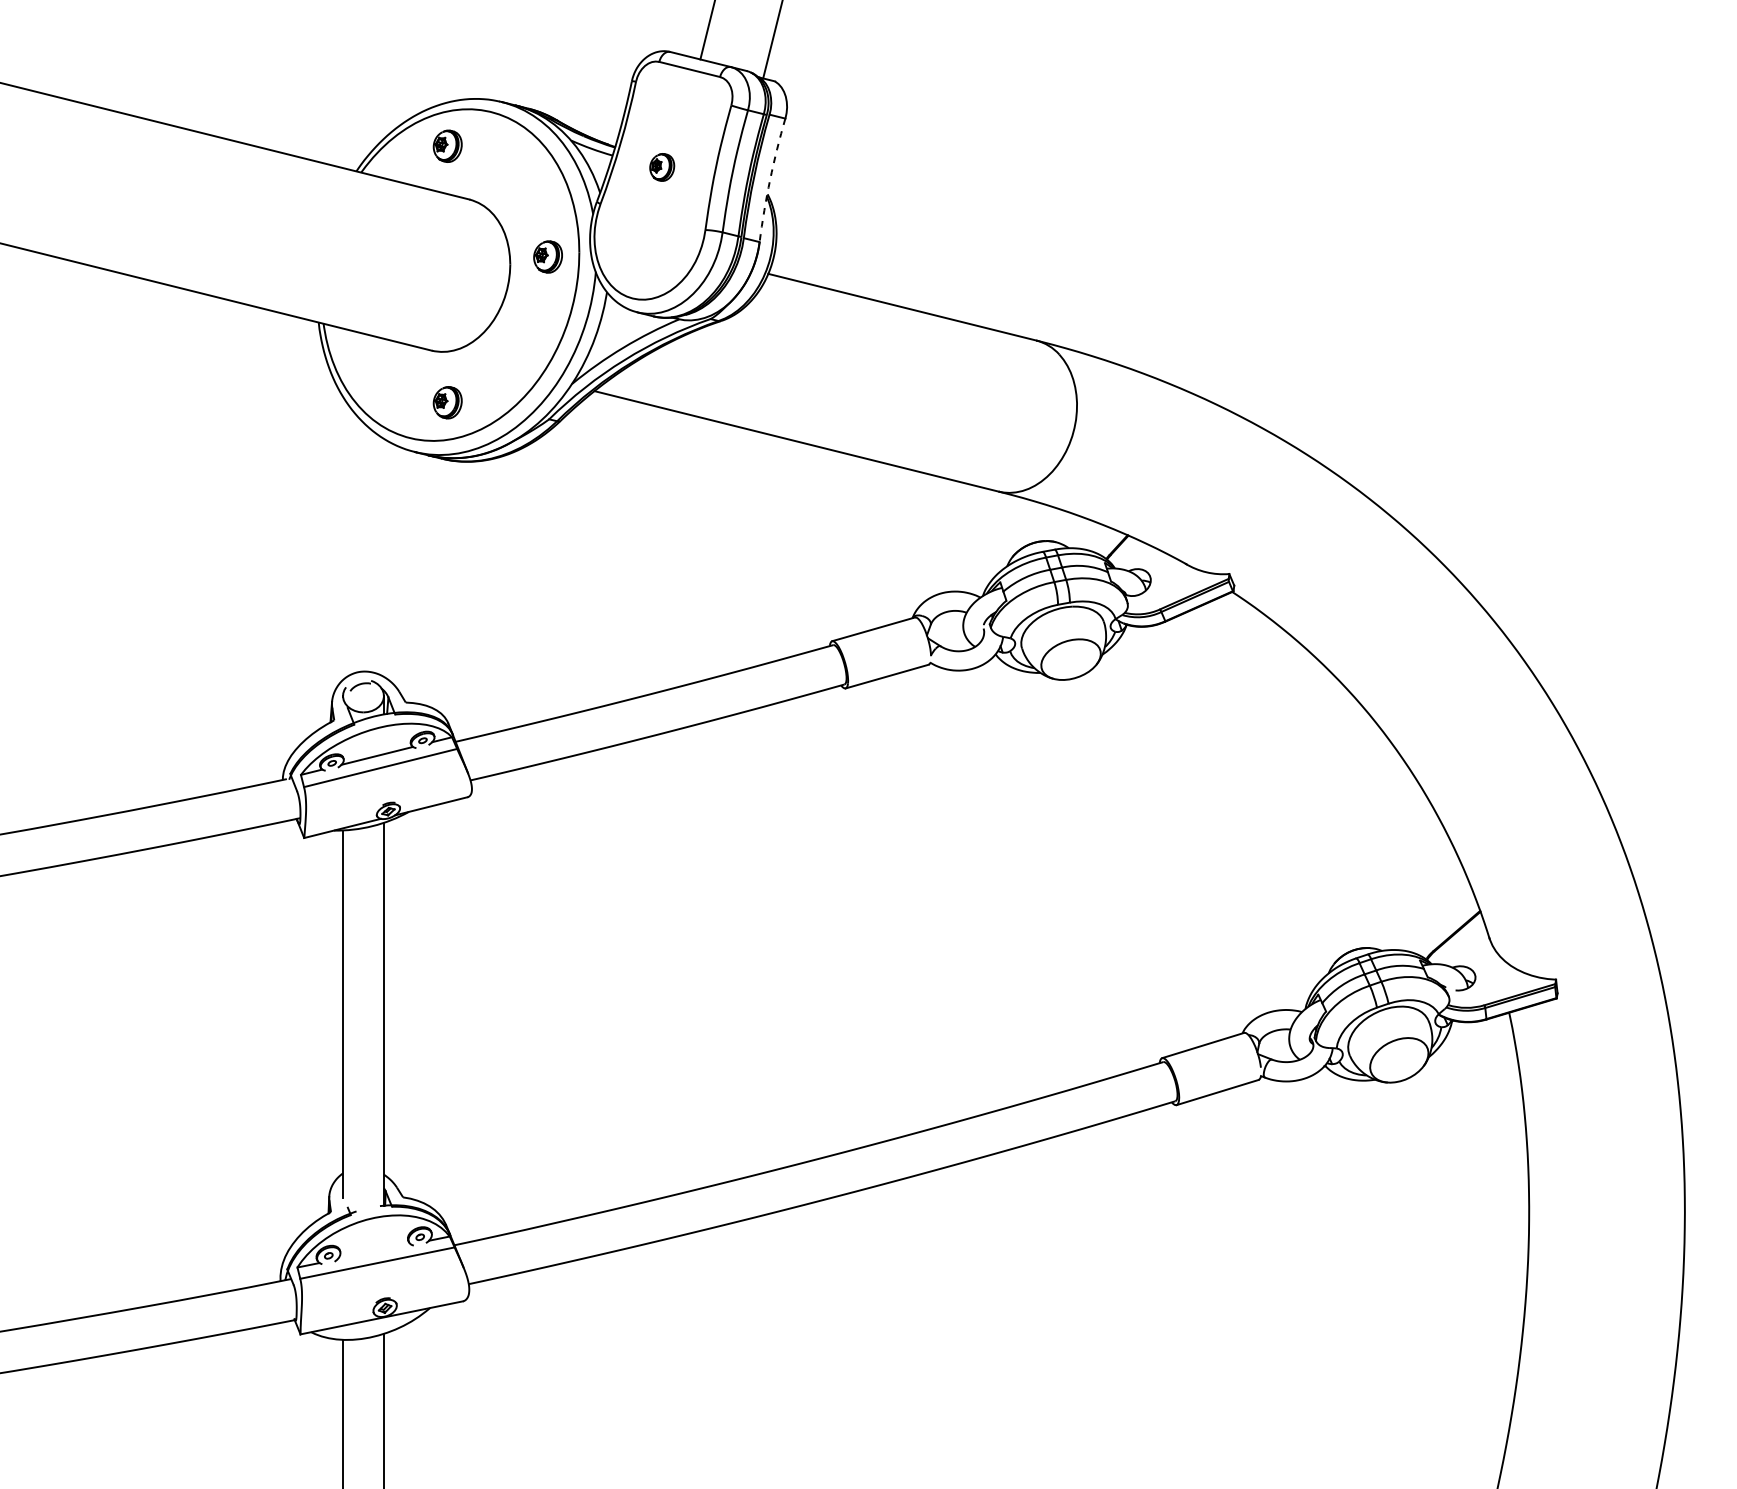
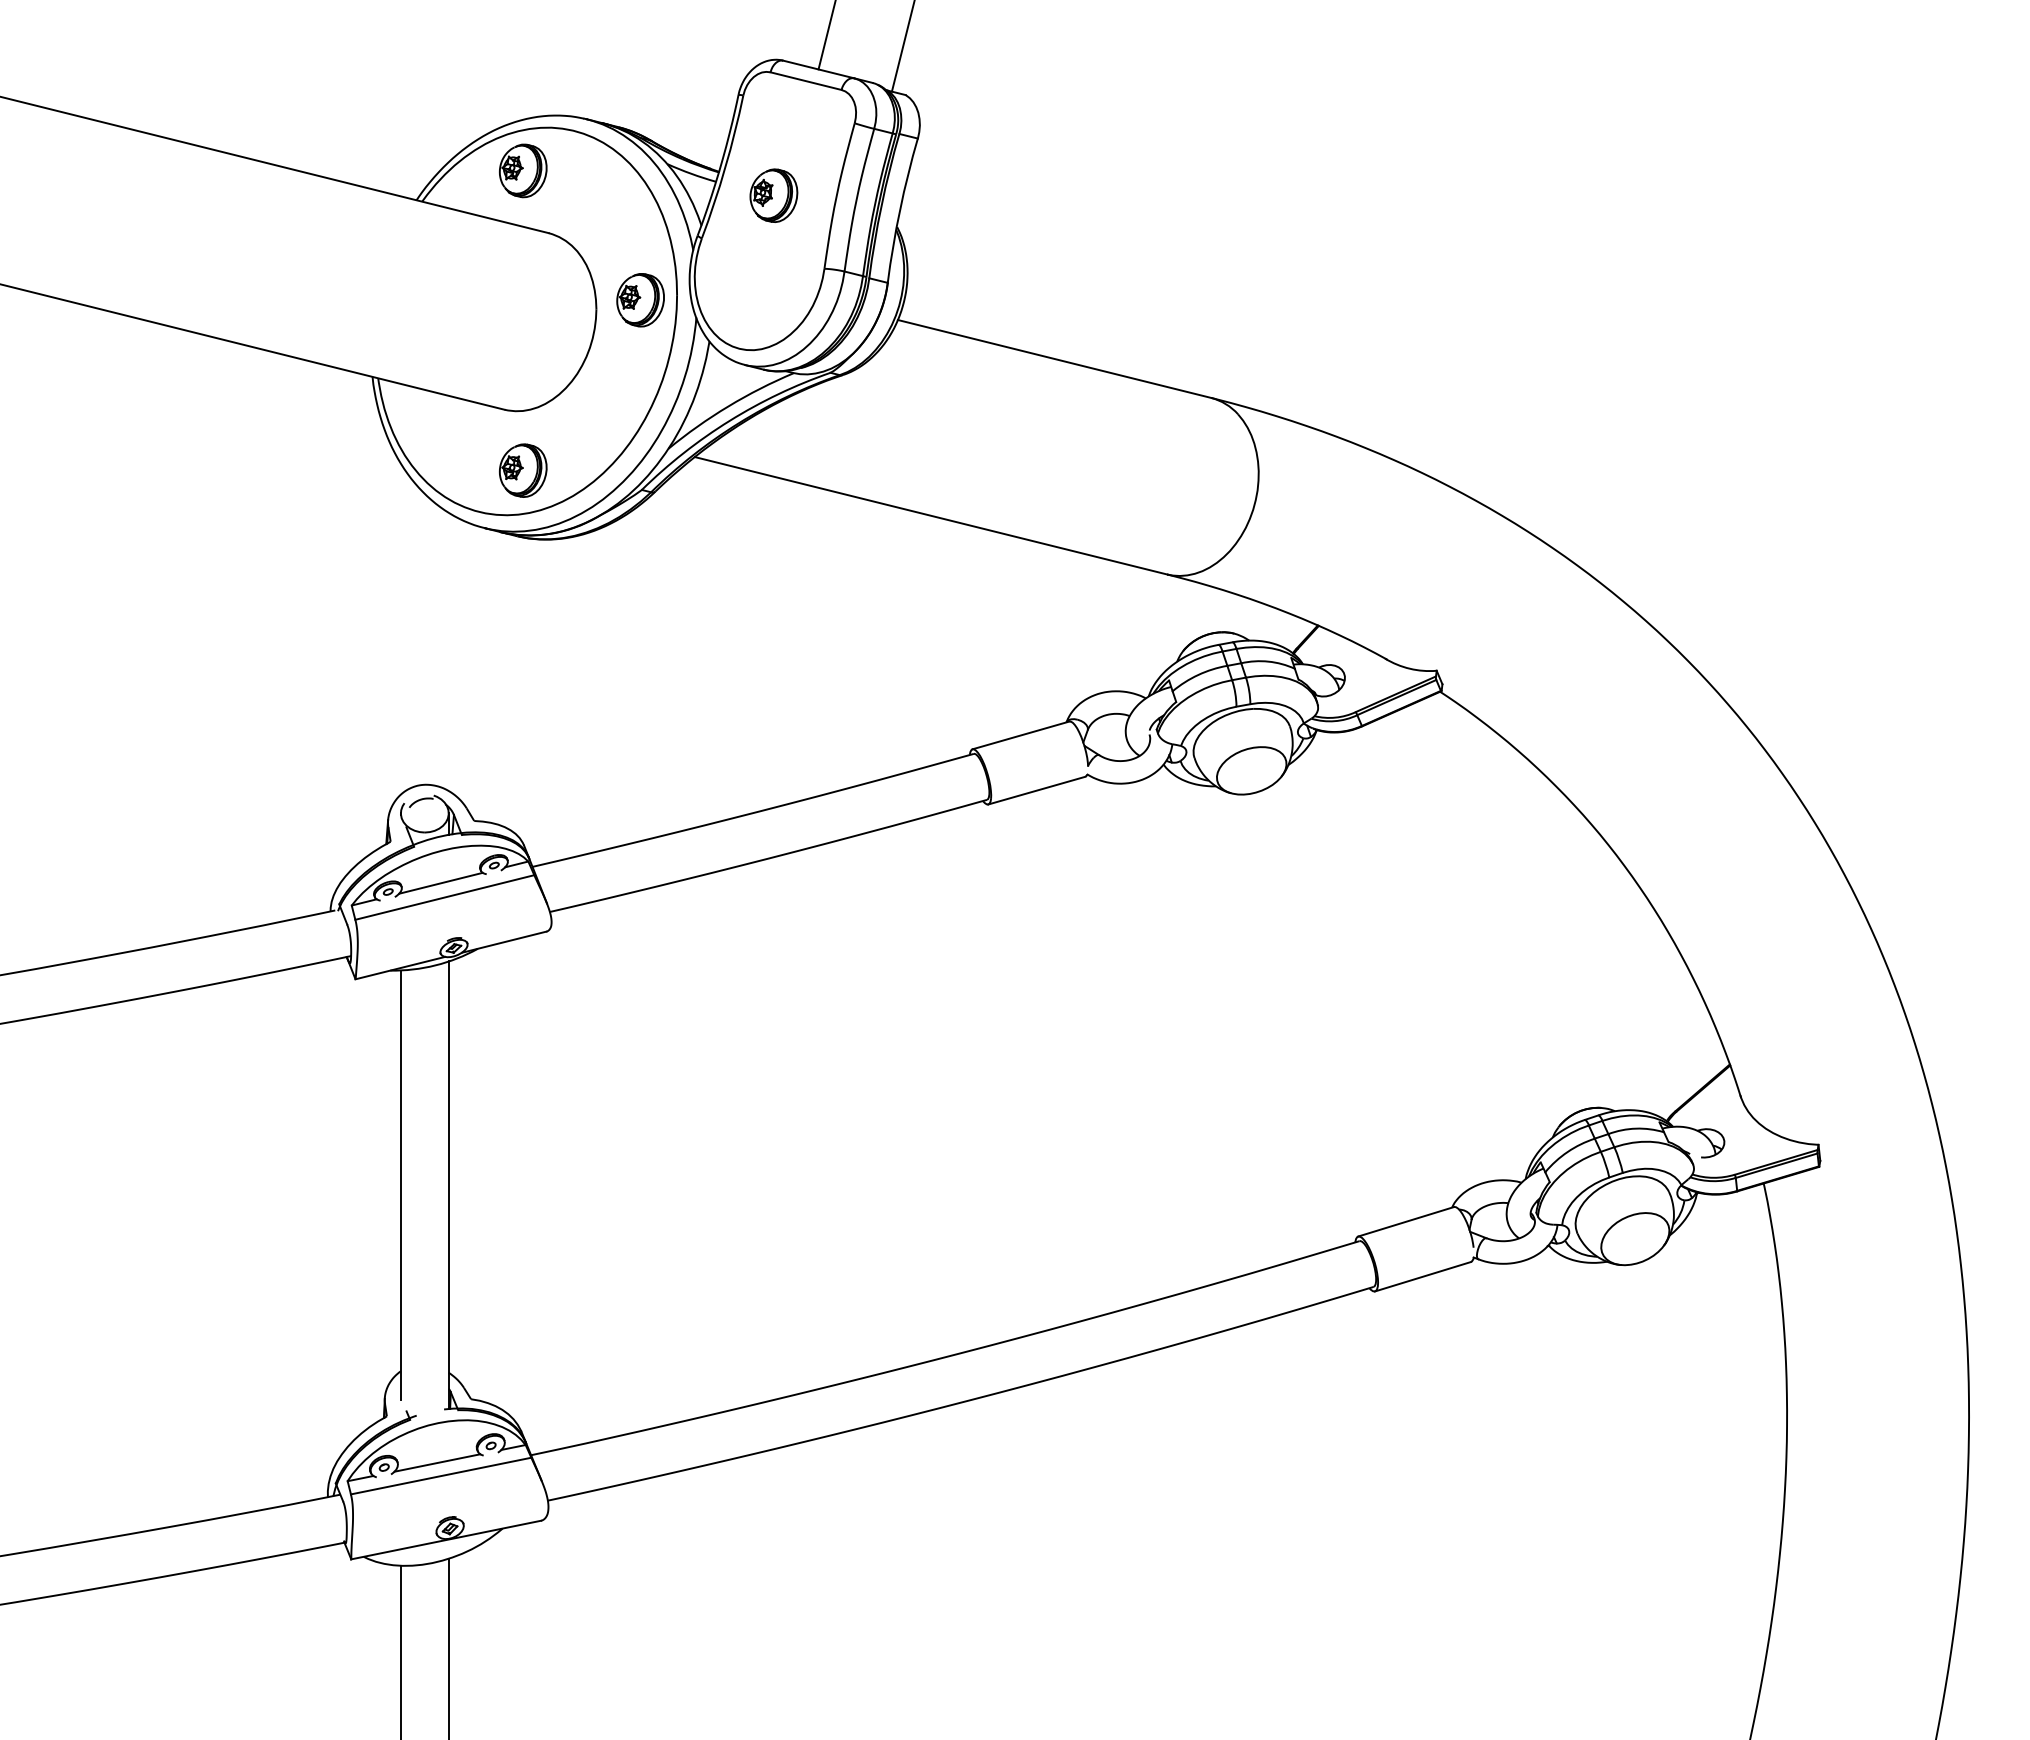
part: (447, 145) -> (523, 170), size x1.43
part: (661, 167) -> (773, 195), size x1.67
arc: (770, 180) -> (900, 210), dashed -> solid
part: (548, 257) -> (640, 300), size x1.43
part: (447, 402) -> (523, 470), size x1.43
line: (374, 1251) -> (437, 1462), added

